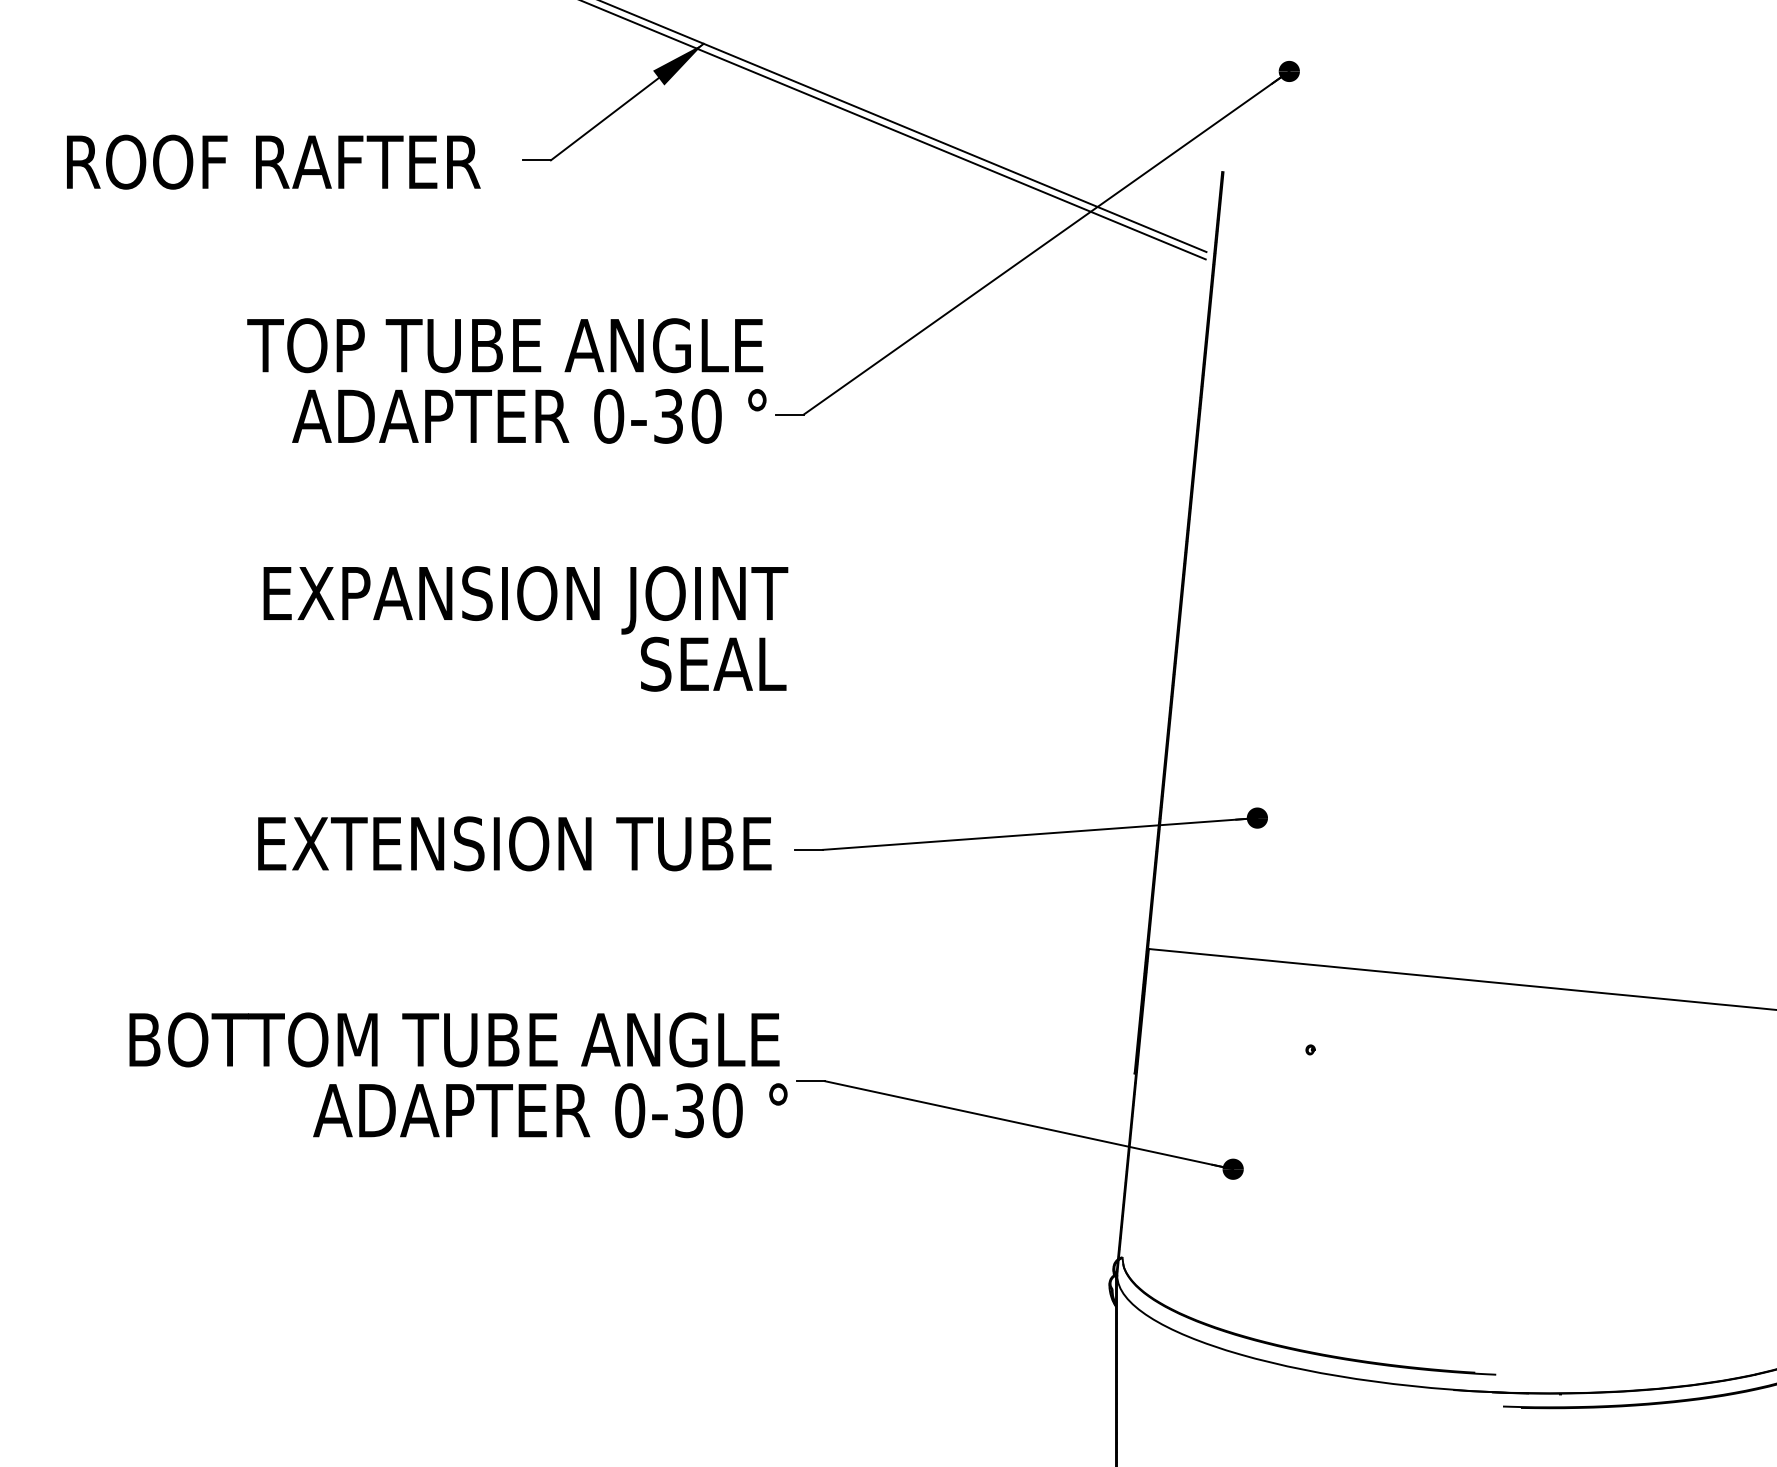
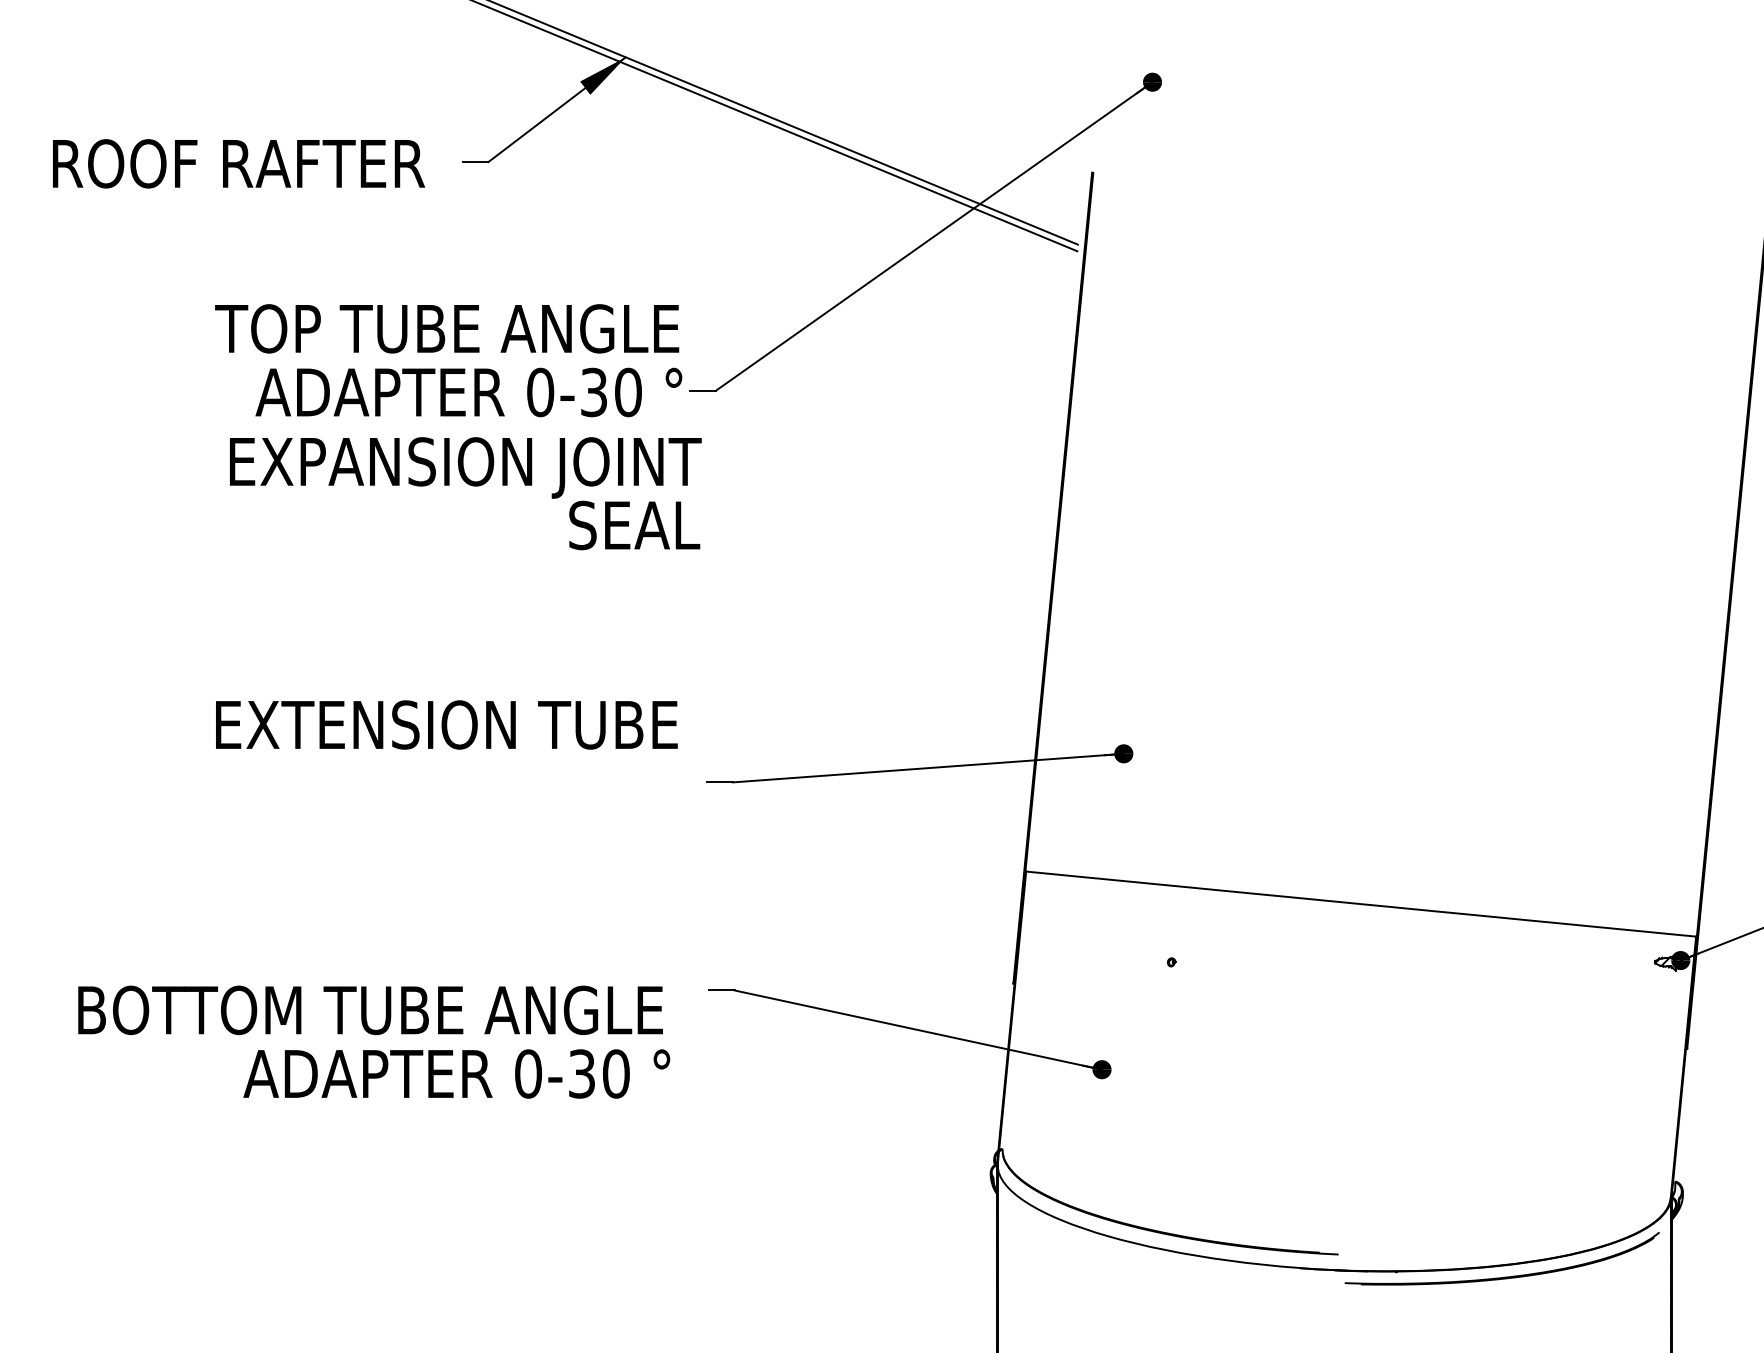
text: (525, 628) -> (465, 493), moved
text: (514, 843) -> (446, 724), moved
text: (458, 1074) -> (374, 1041), moved

